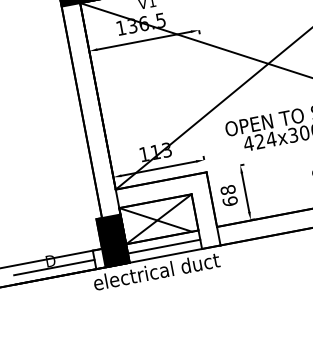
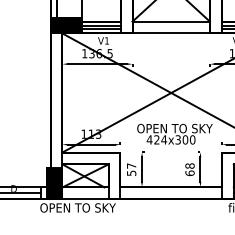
text: (229, 195) -> (131, 169), 68 -> 57
line: (164, 246) -> (85, 193), removed
text: (155, 271) -> (77, 207), electrical duct -> OPEN TO SKY

